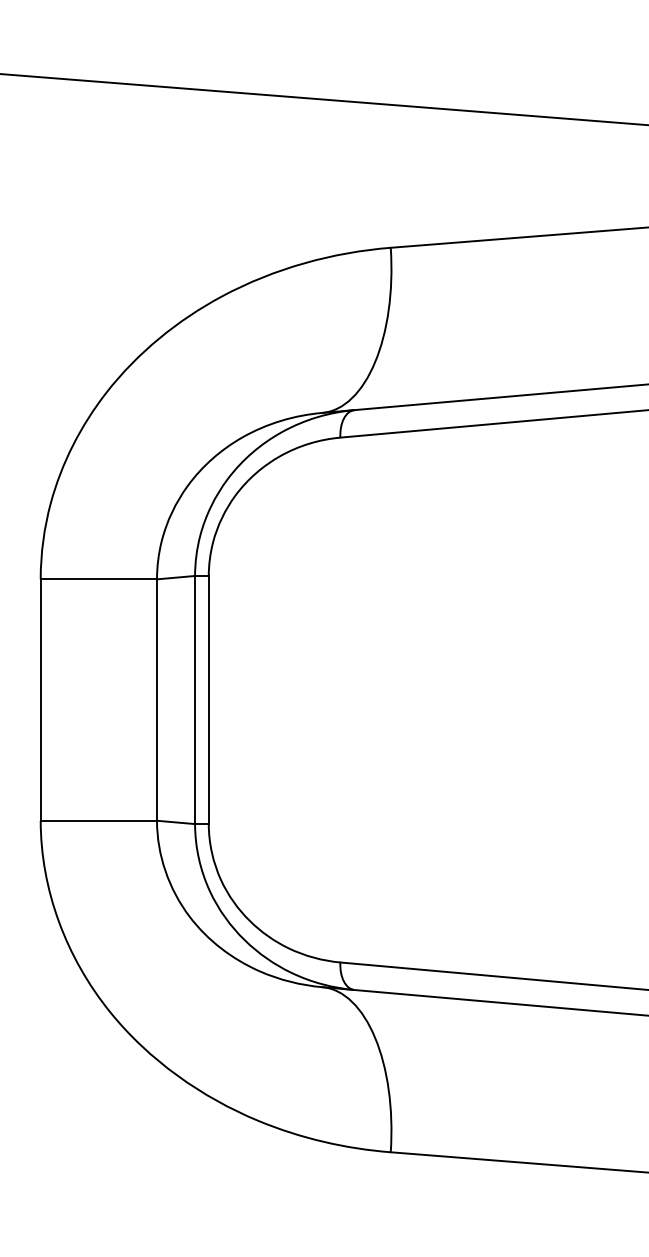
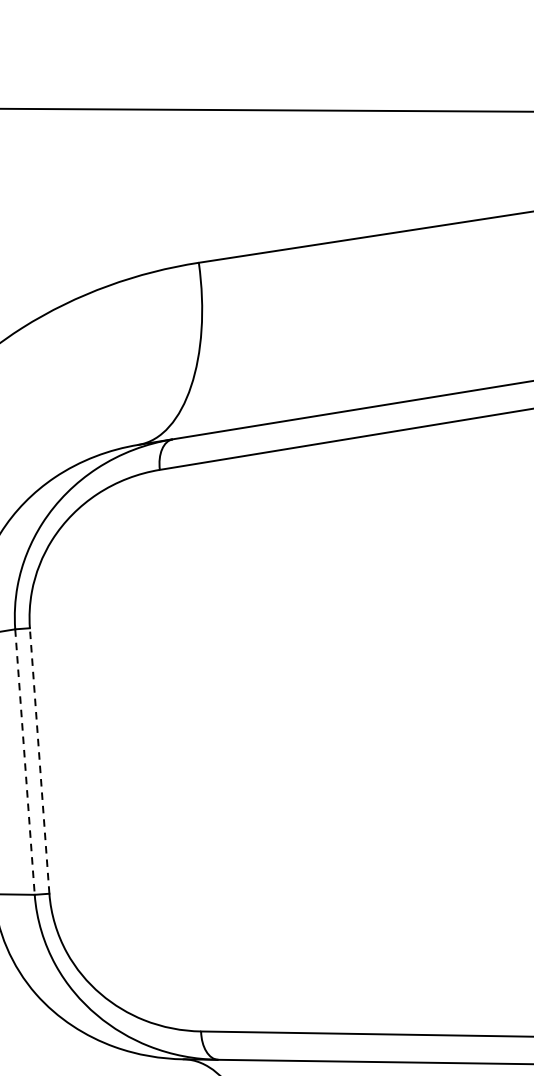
line: (208, 699) -> (39, 760), solid -> dashed
line: (195, 700) -> (25, 762), solid -> dashed

